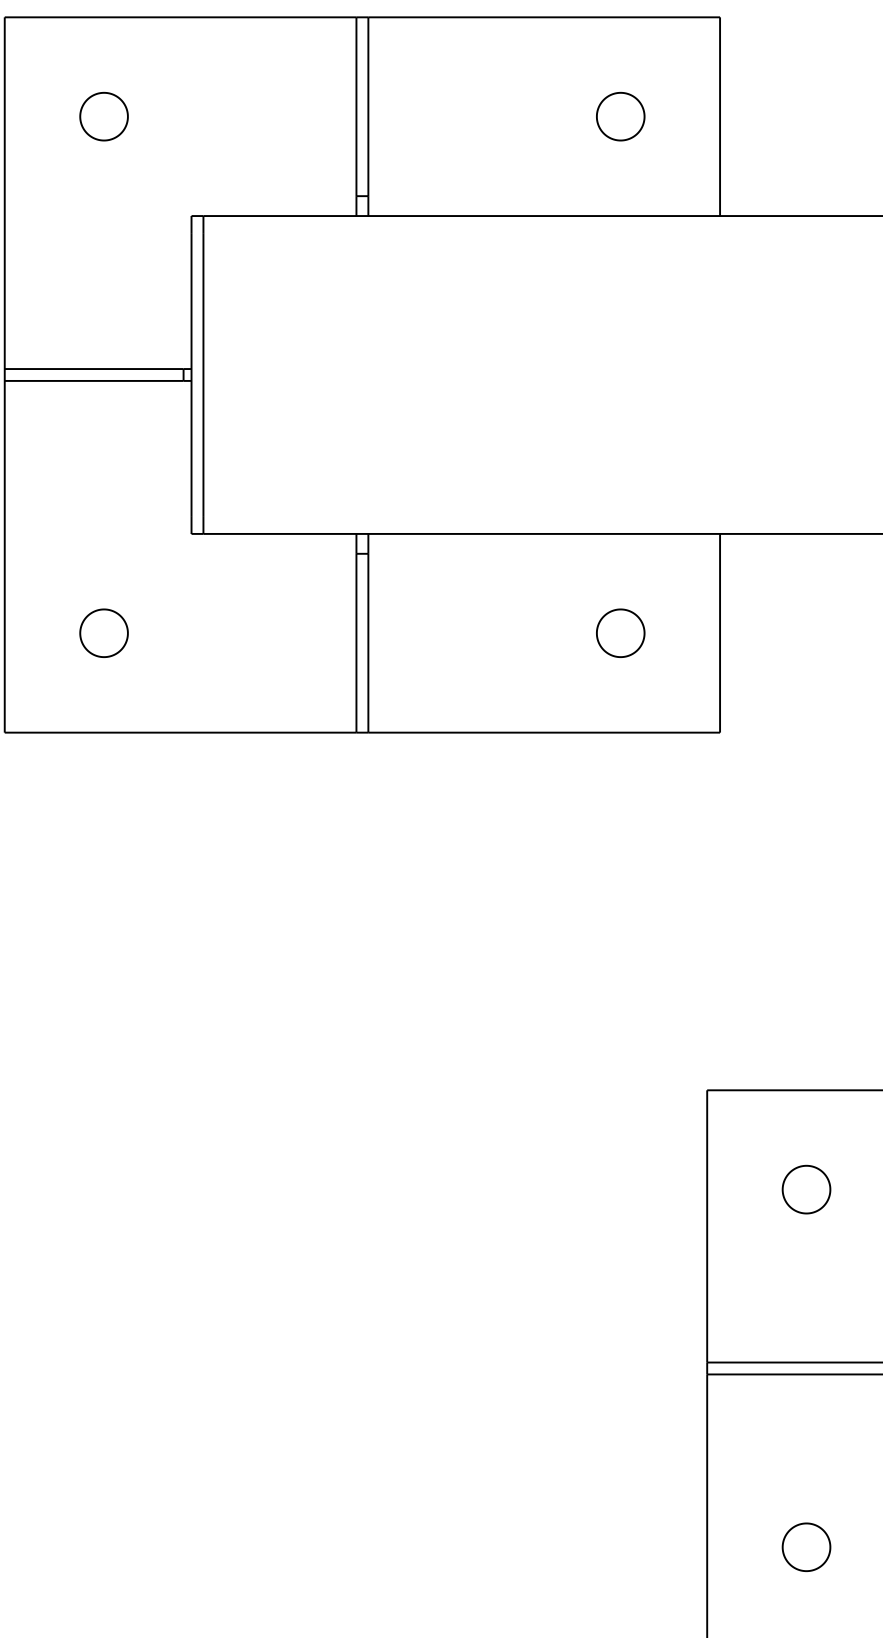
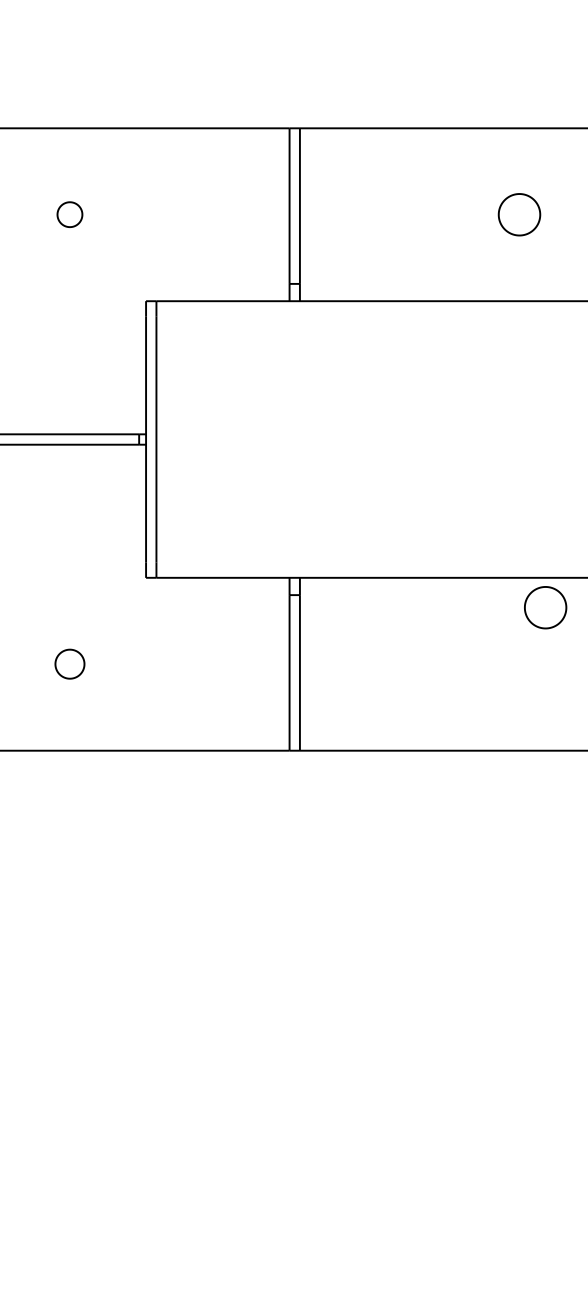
part: (103, 116) -> (69, 214), size x0.6
part: (103, 632) -> (69, 663), size x0.7
part: (620, 632) -> (545, 607), moved

